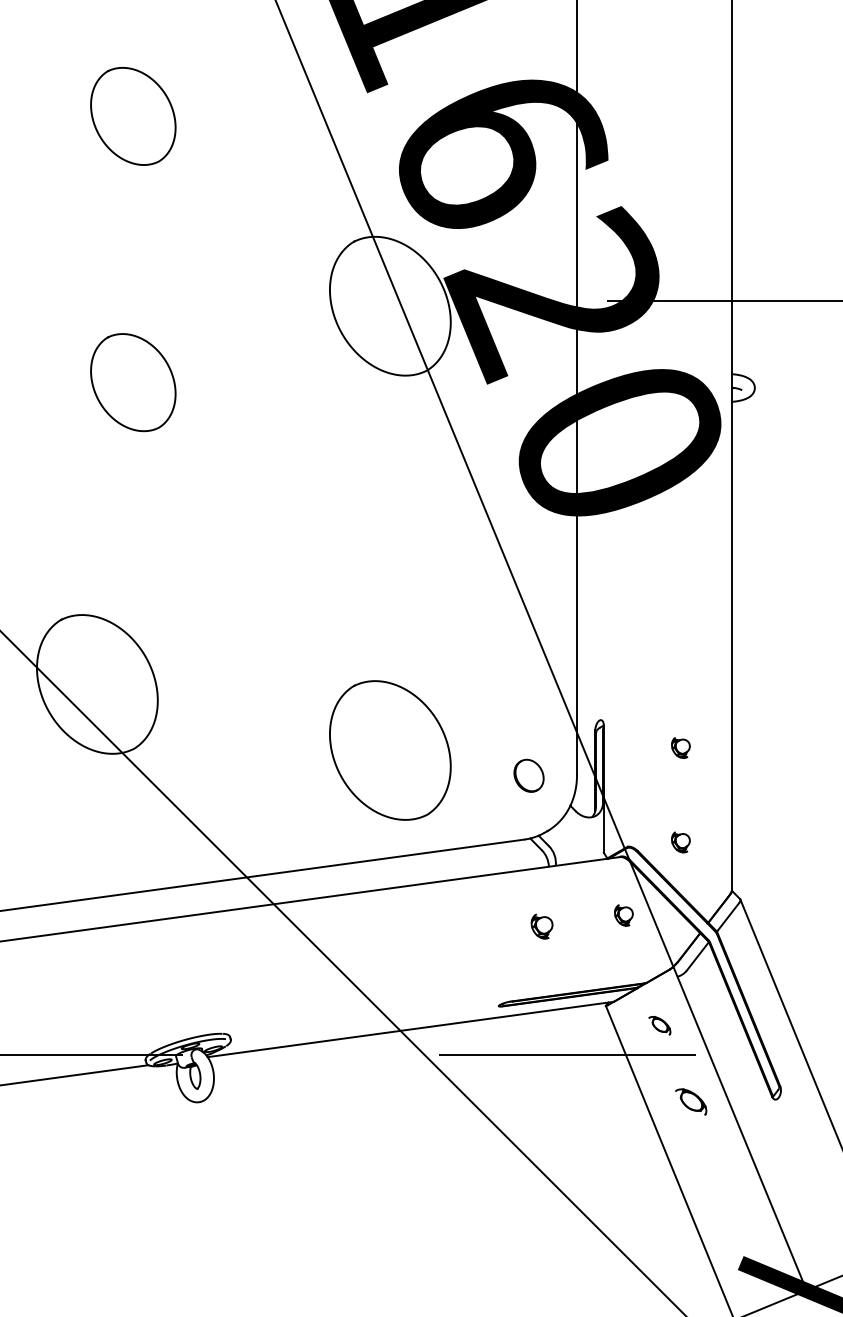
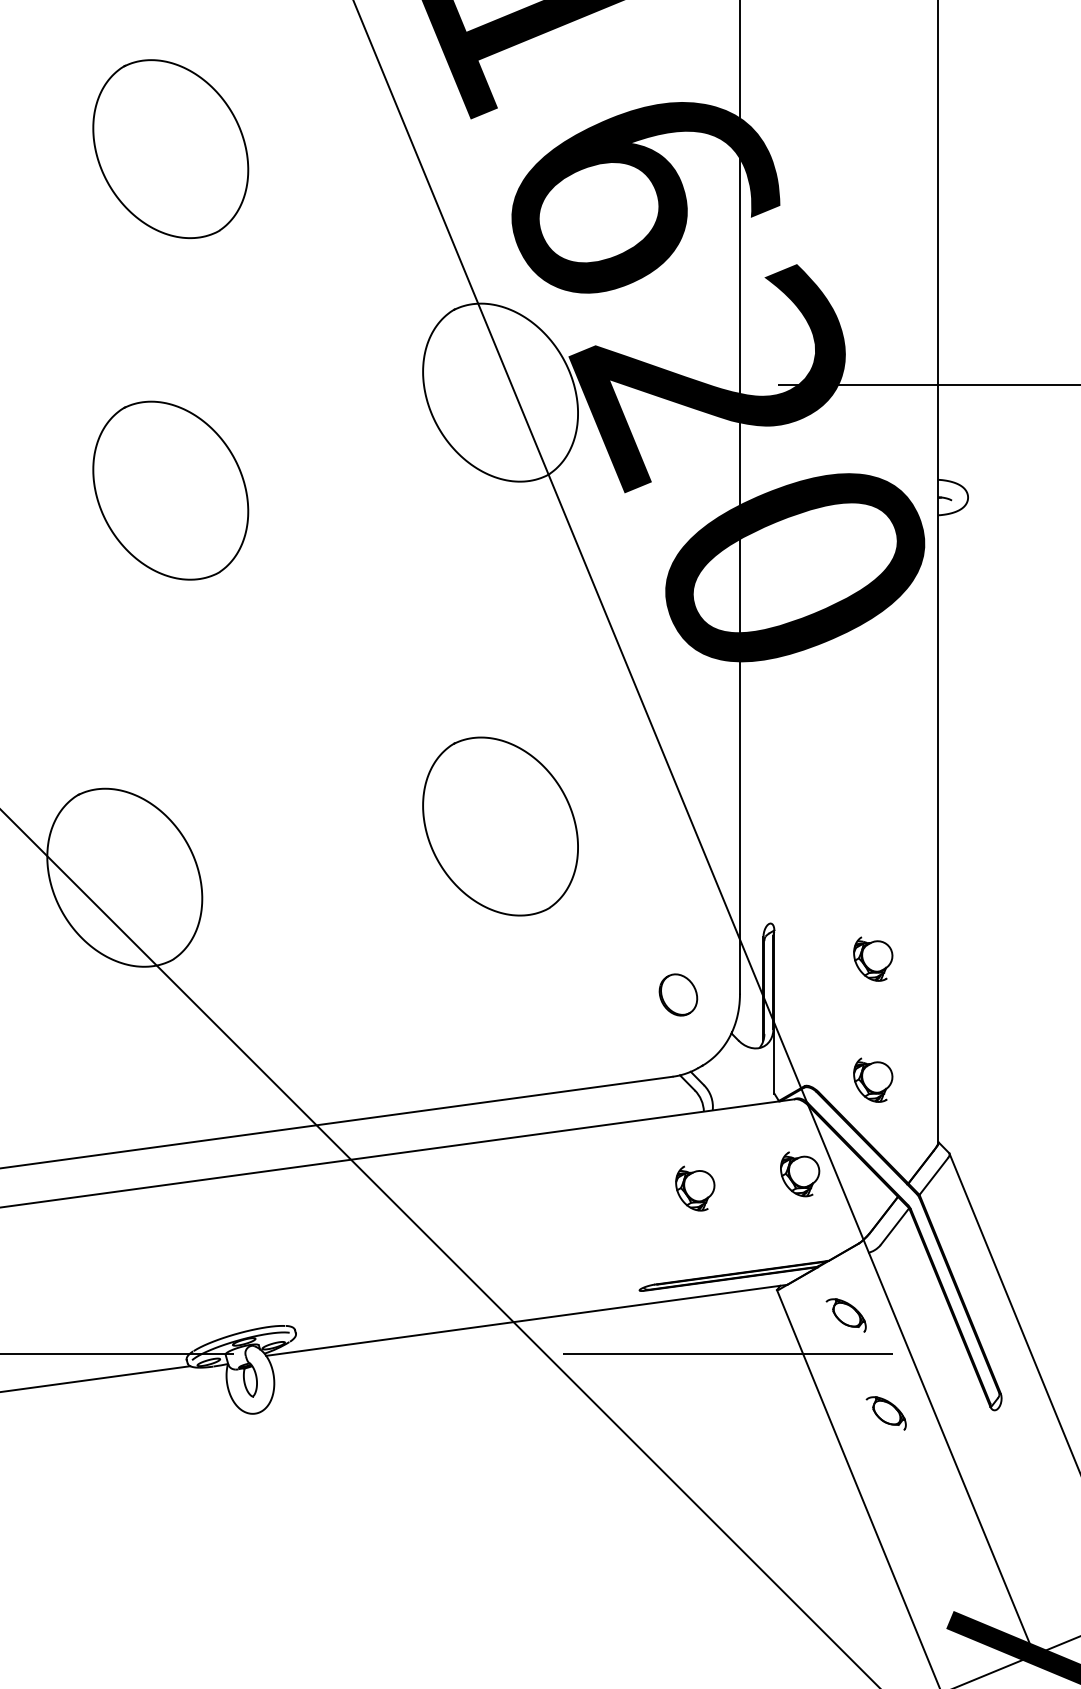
part: (133, 116) -> (171, 149), size x1.43
part: (133, 382) -> (171, 490), size x1.43
part: (680, 747) -> (872, 958), size x1.67
part: (390, 750) -> (500, 826), moved
part: (680, 842) -> (872, 1080), size x1.67
part: (623, 915) -> (799, 1174), size x1.67
part: (541, 926) -> (694, 1188), size x1.43
part: (659, 1025) -> (845, 1315), size x1.43

